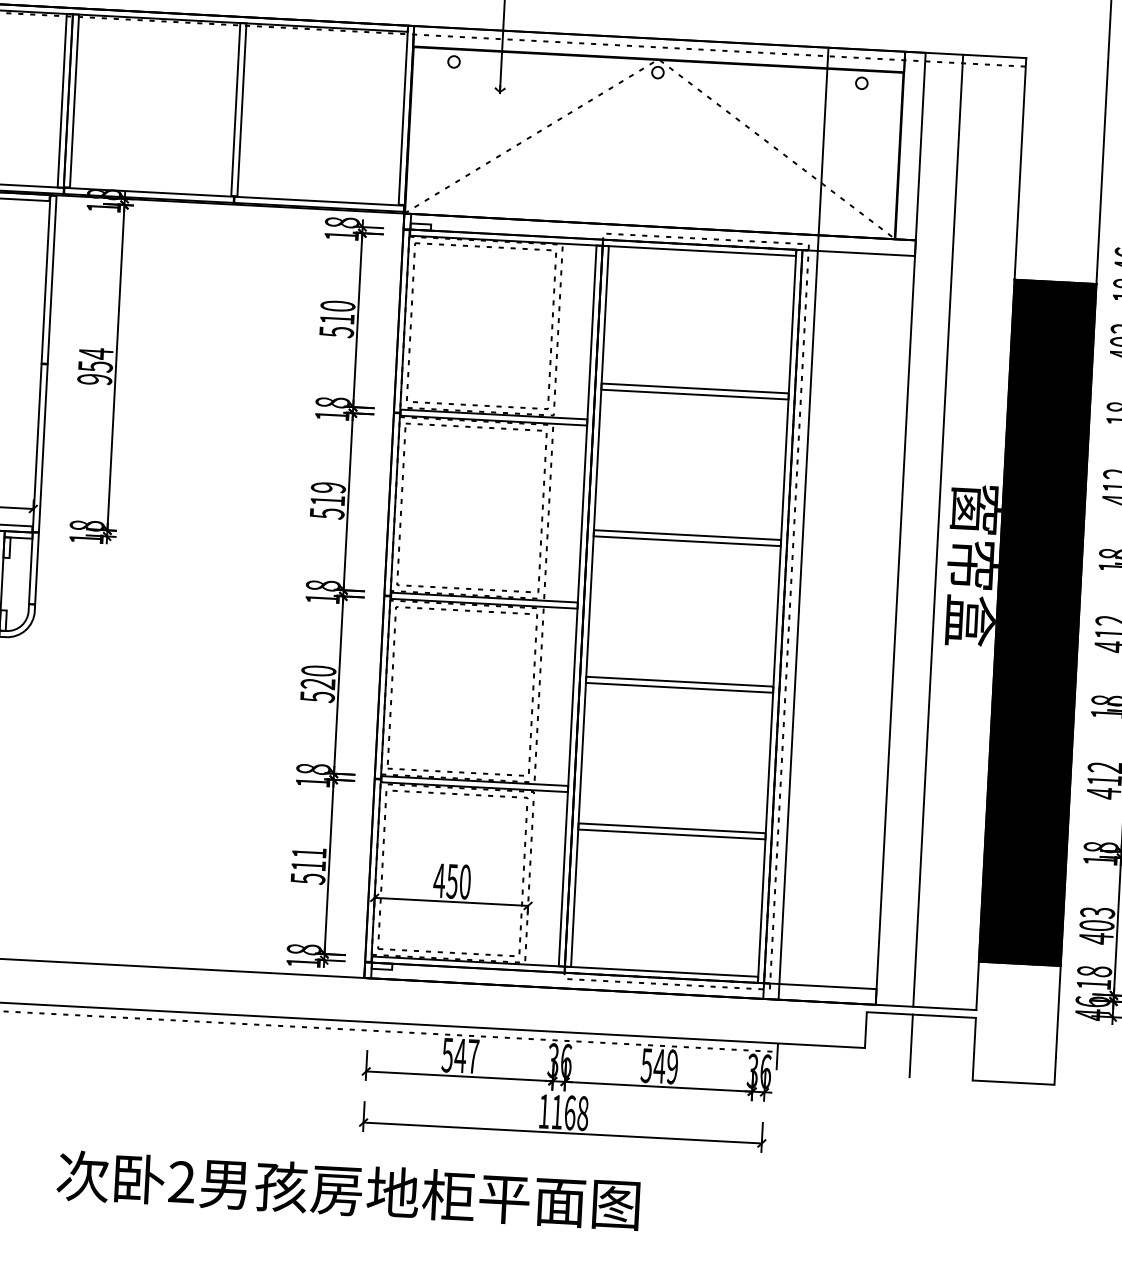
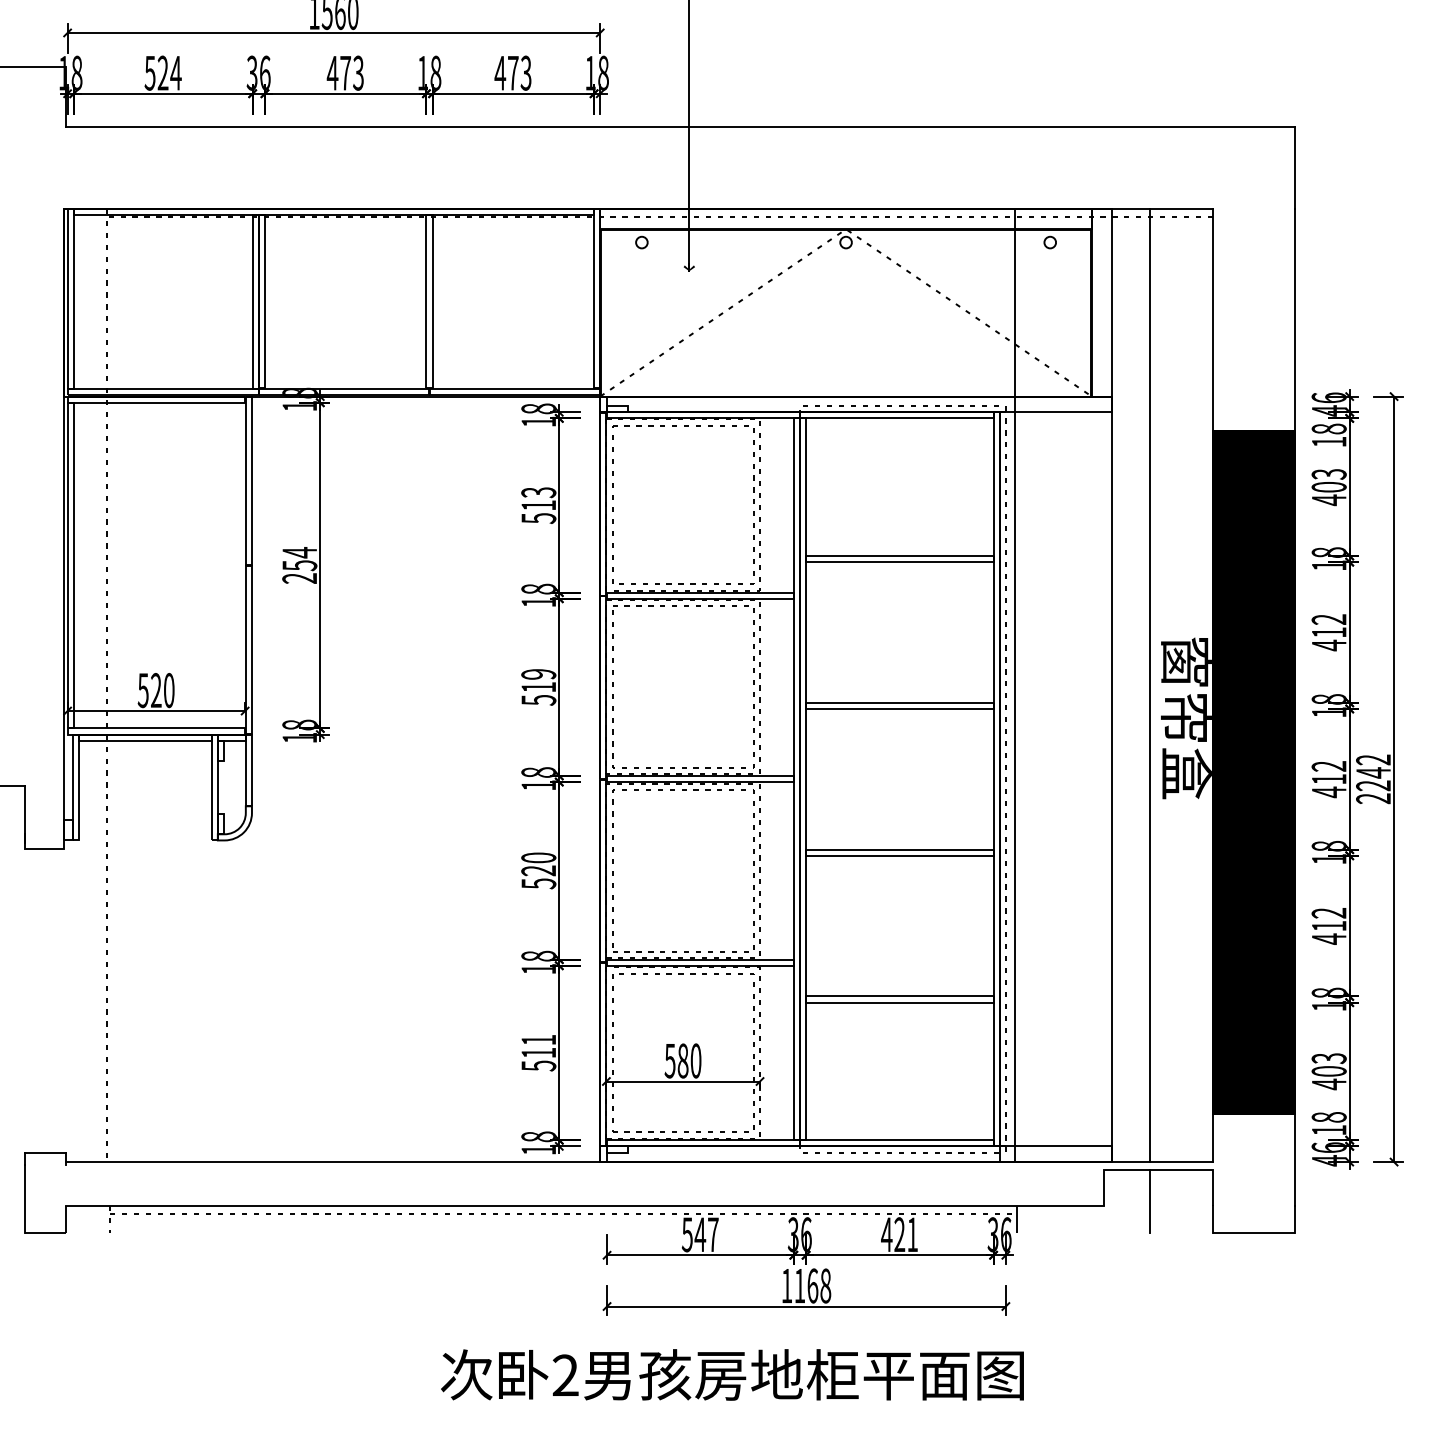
text: (337, 306) -> (538, 492), 510 -> 513
text: (94, 379) -> (299, 578), 954 -> 254
text: (445, 880) -> (676, 1060), 450 -> 580
text: (659, 1065) -> (899, 1234), 549 -> 421
text: (348, 1189) -> (732, 1374), moved

